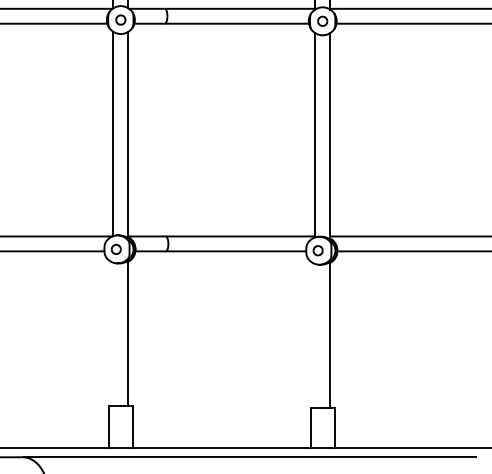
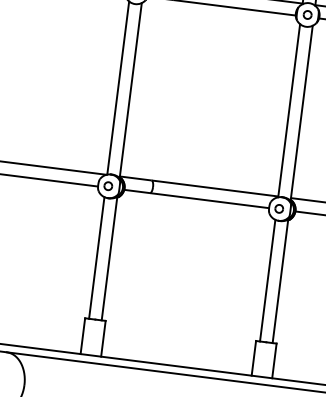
line: (113, 334) -> (96, 257), added
line: (315, 335) -> (267, 280), added

